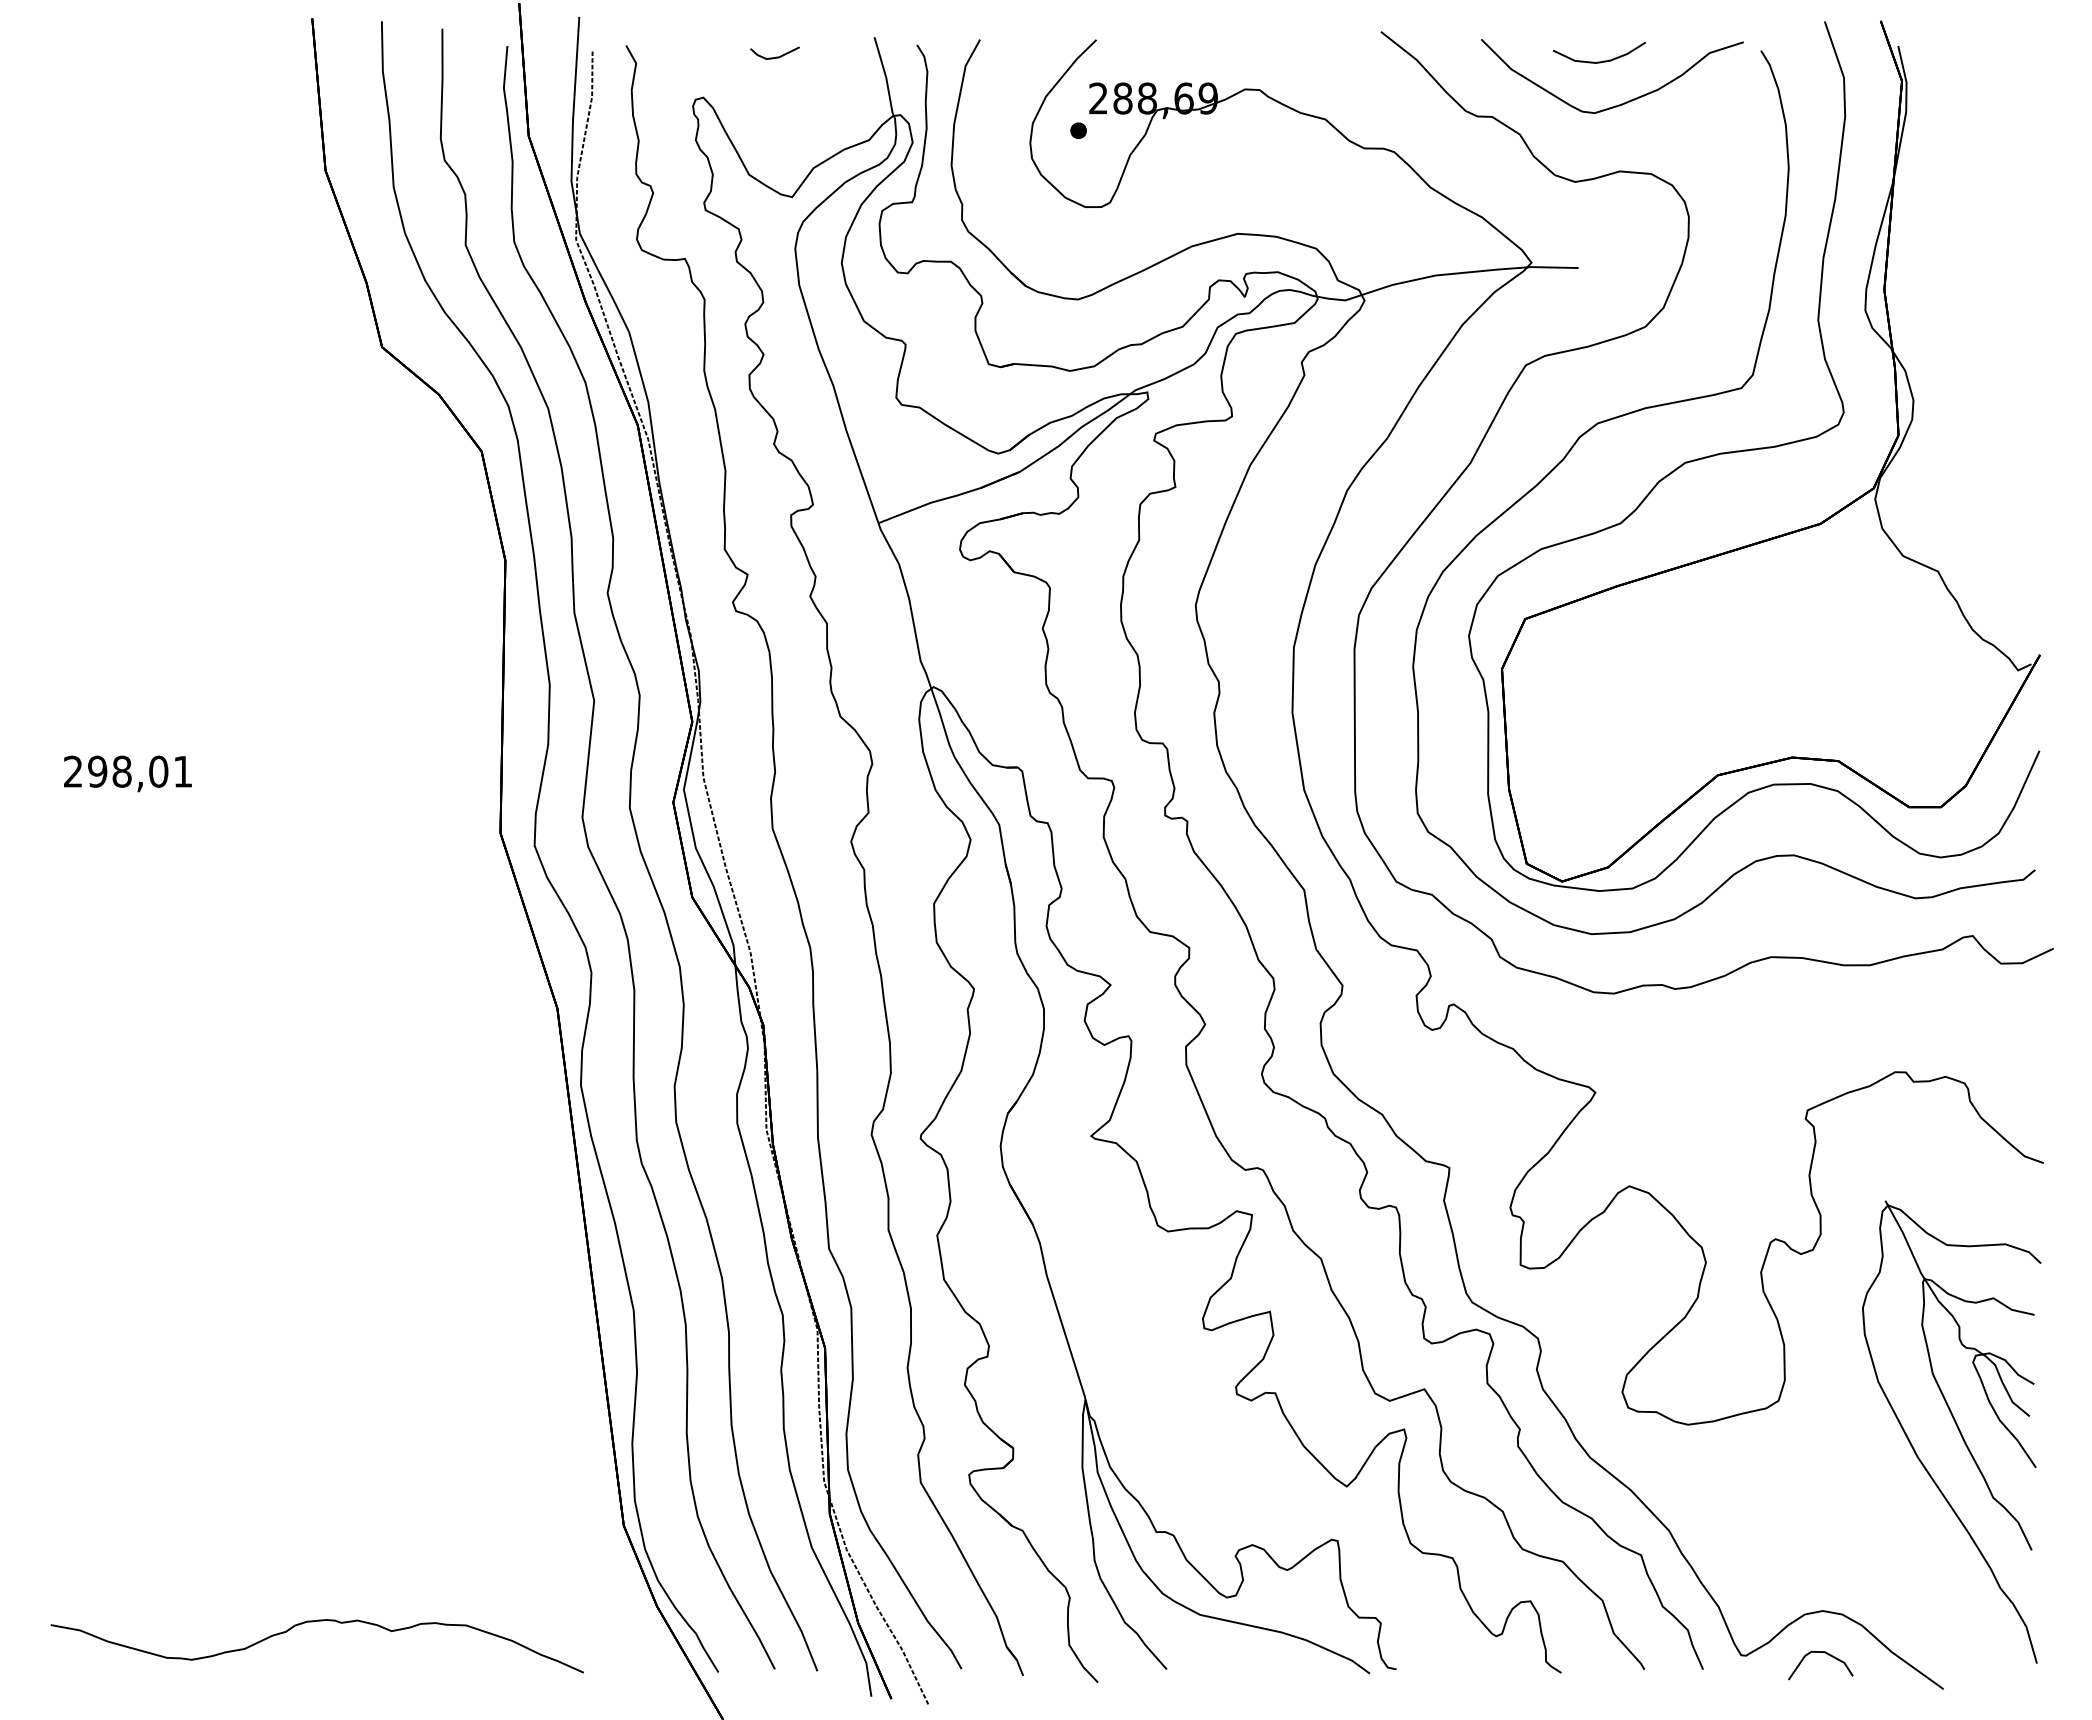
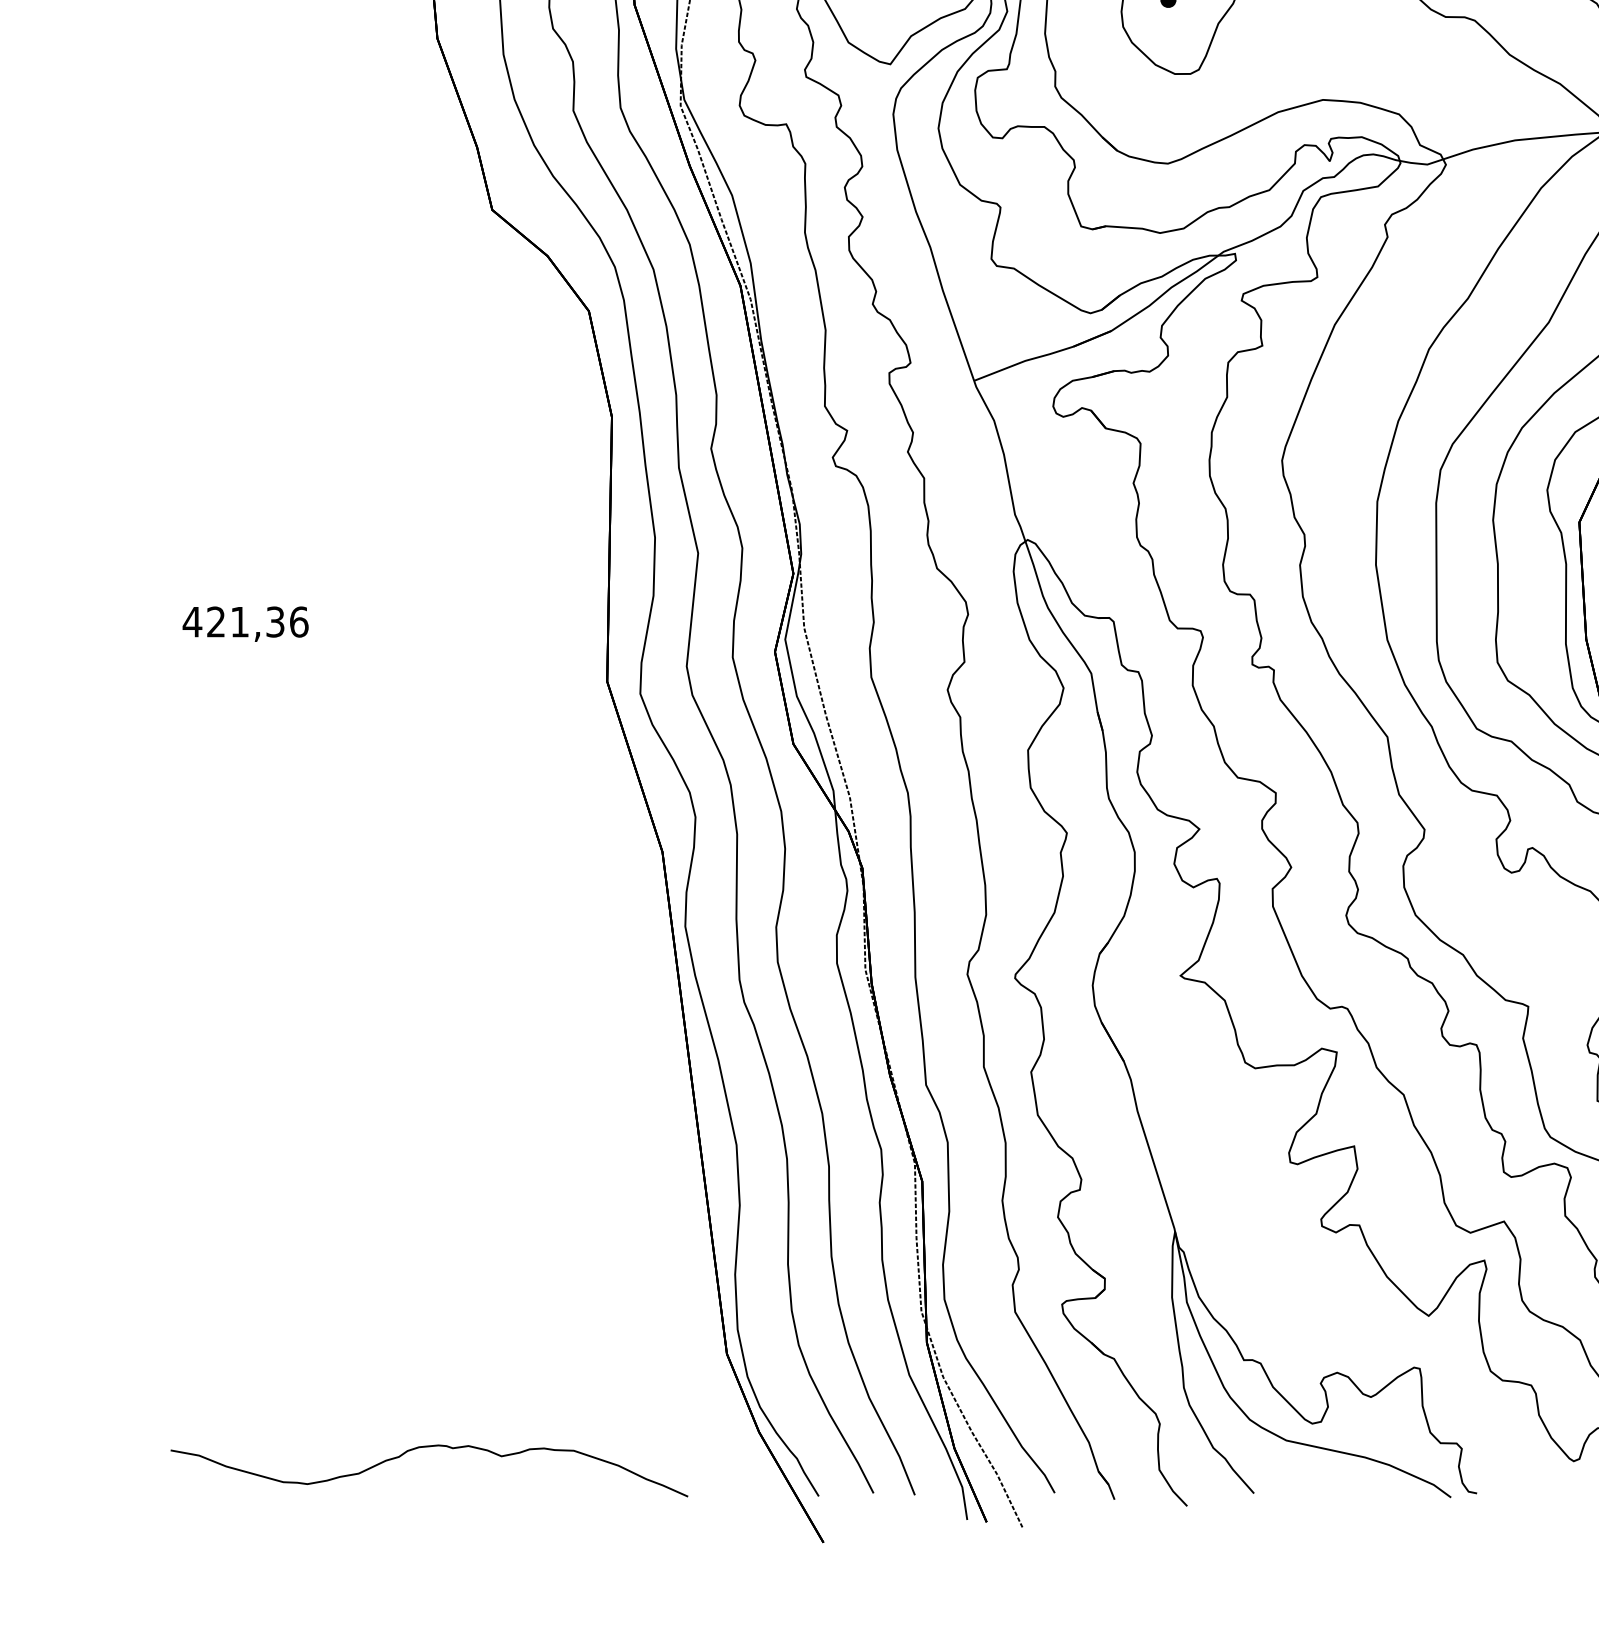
text: (127, 771) -> (245, 621), 298,01 -> 421,36

